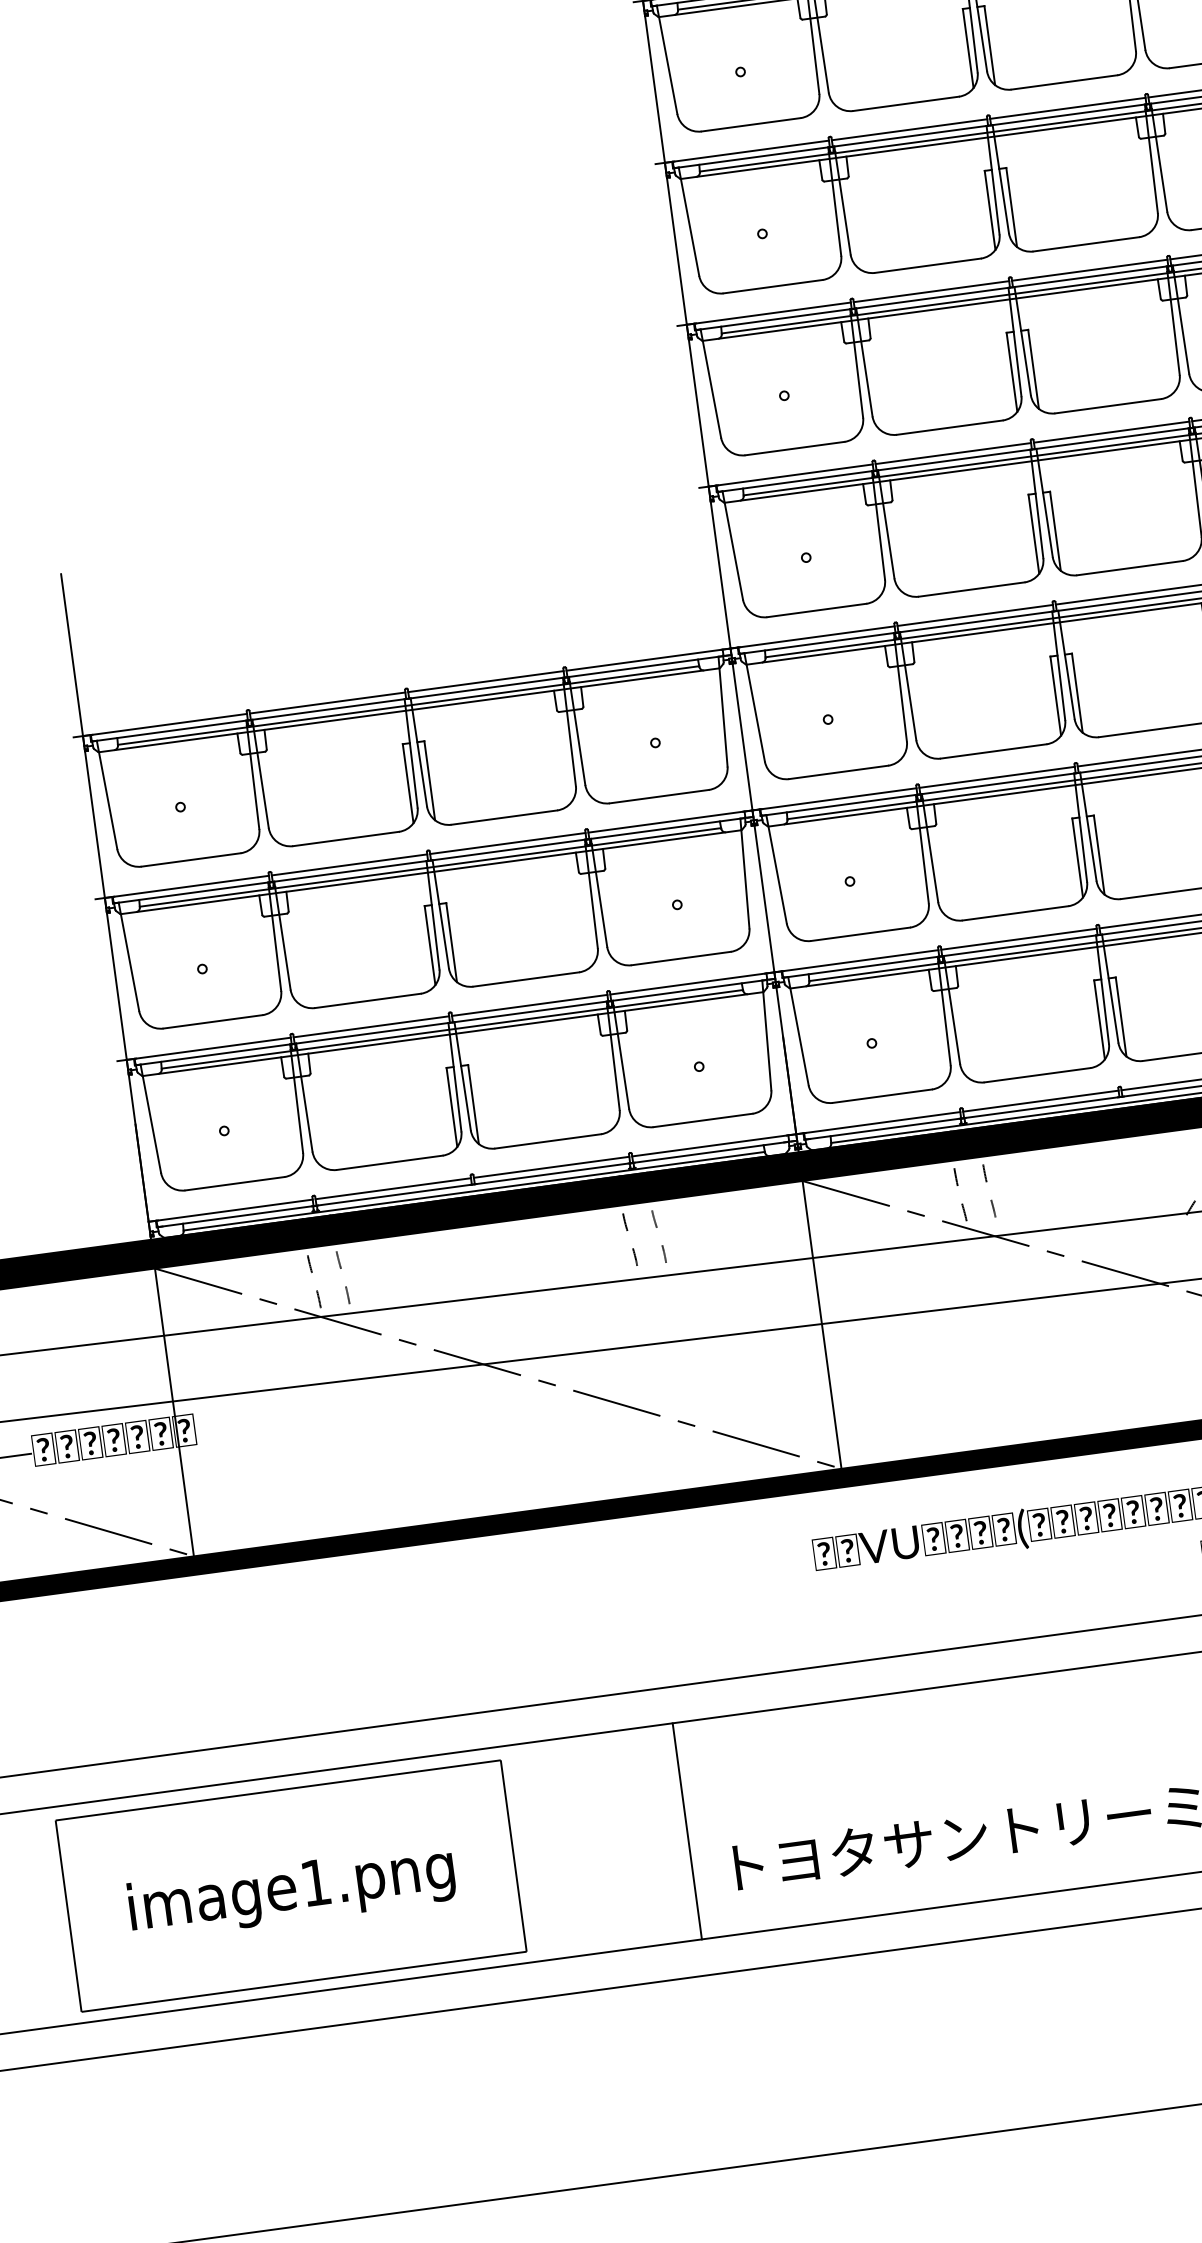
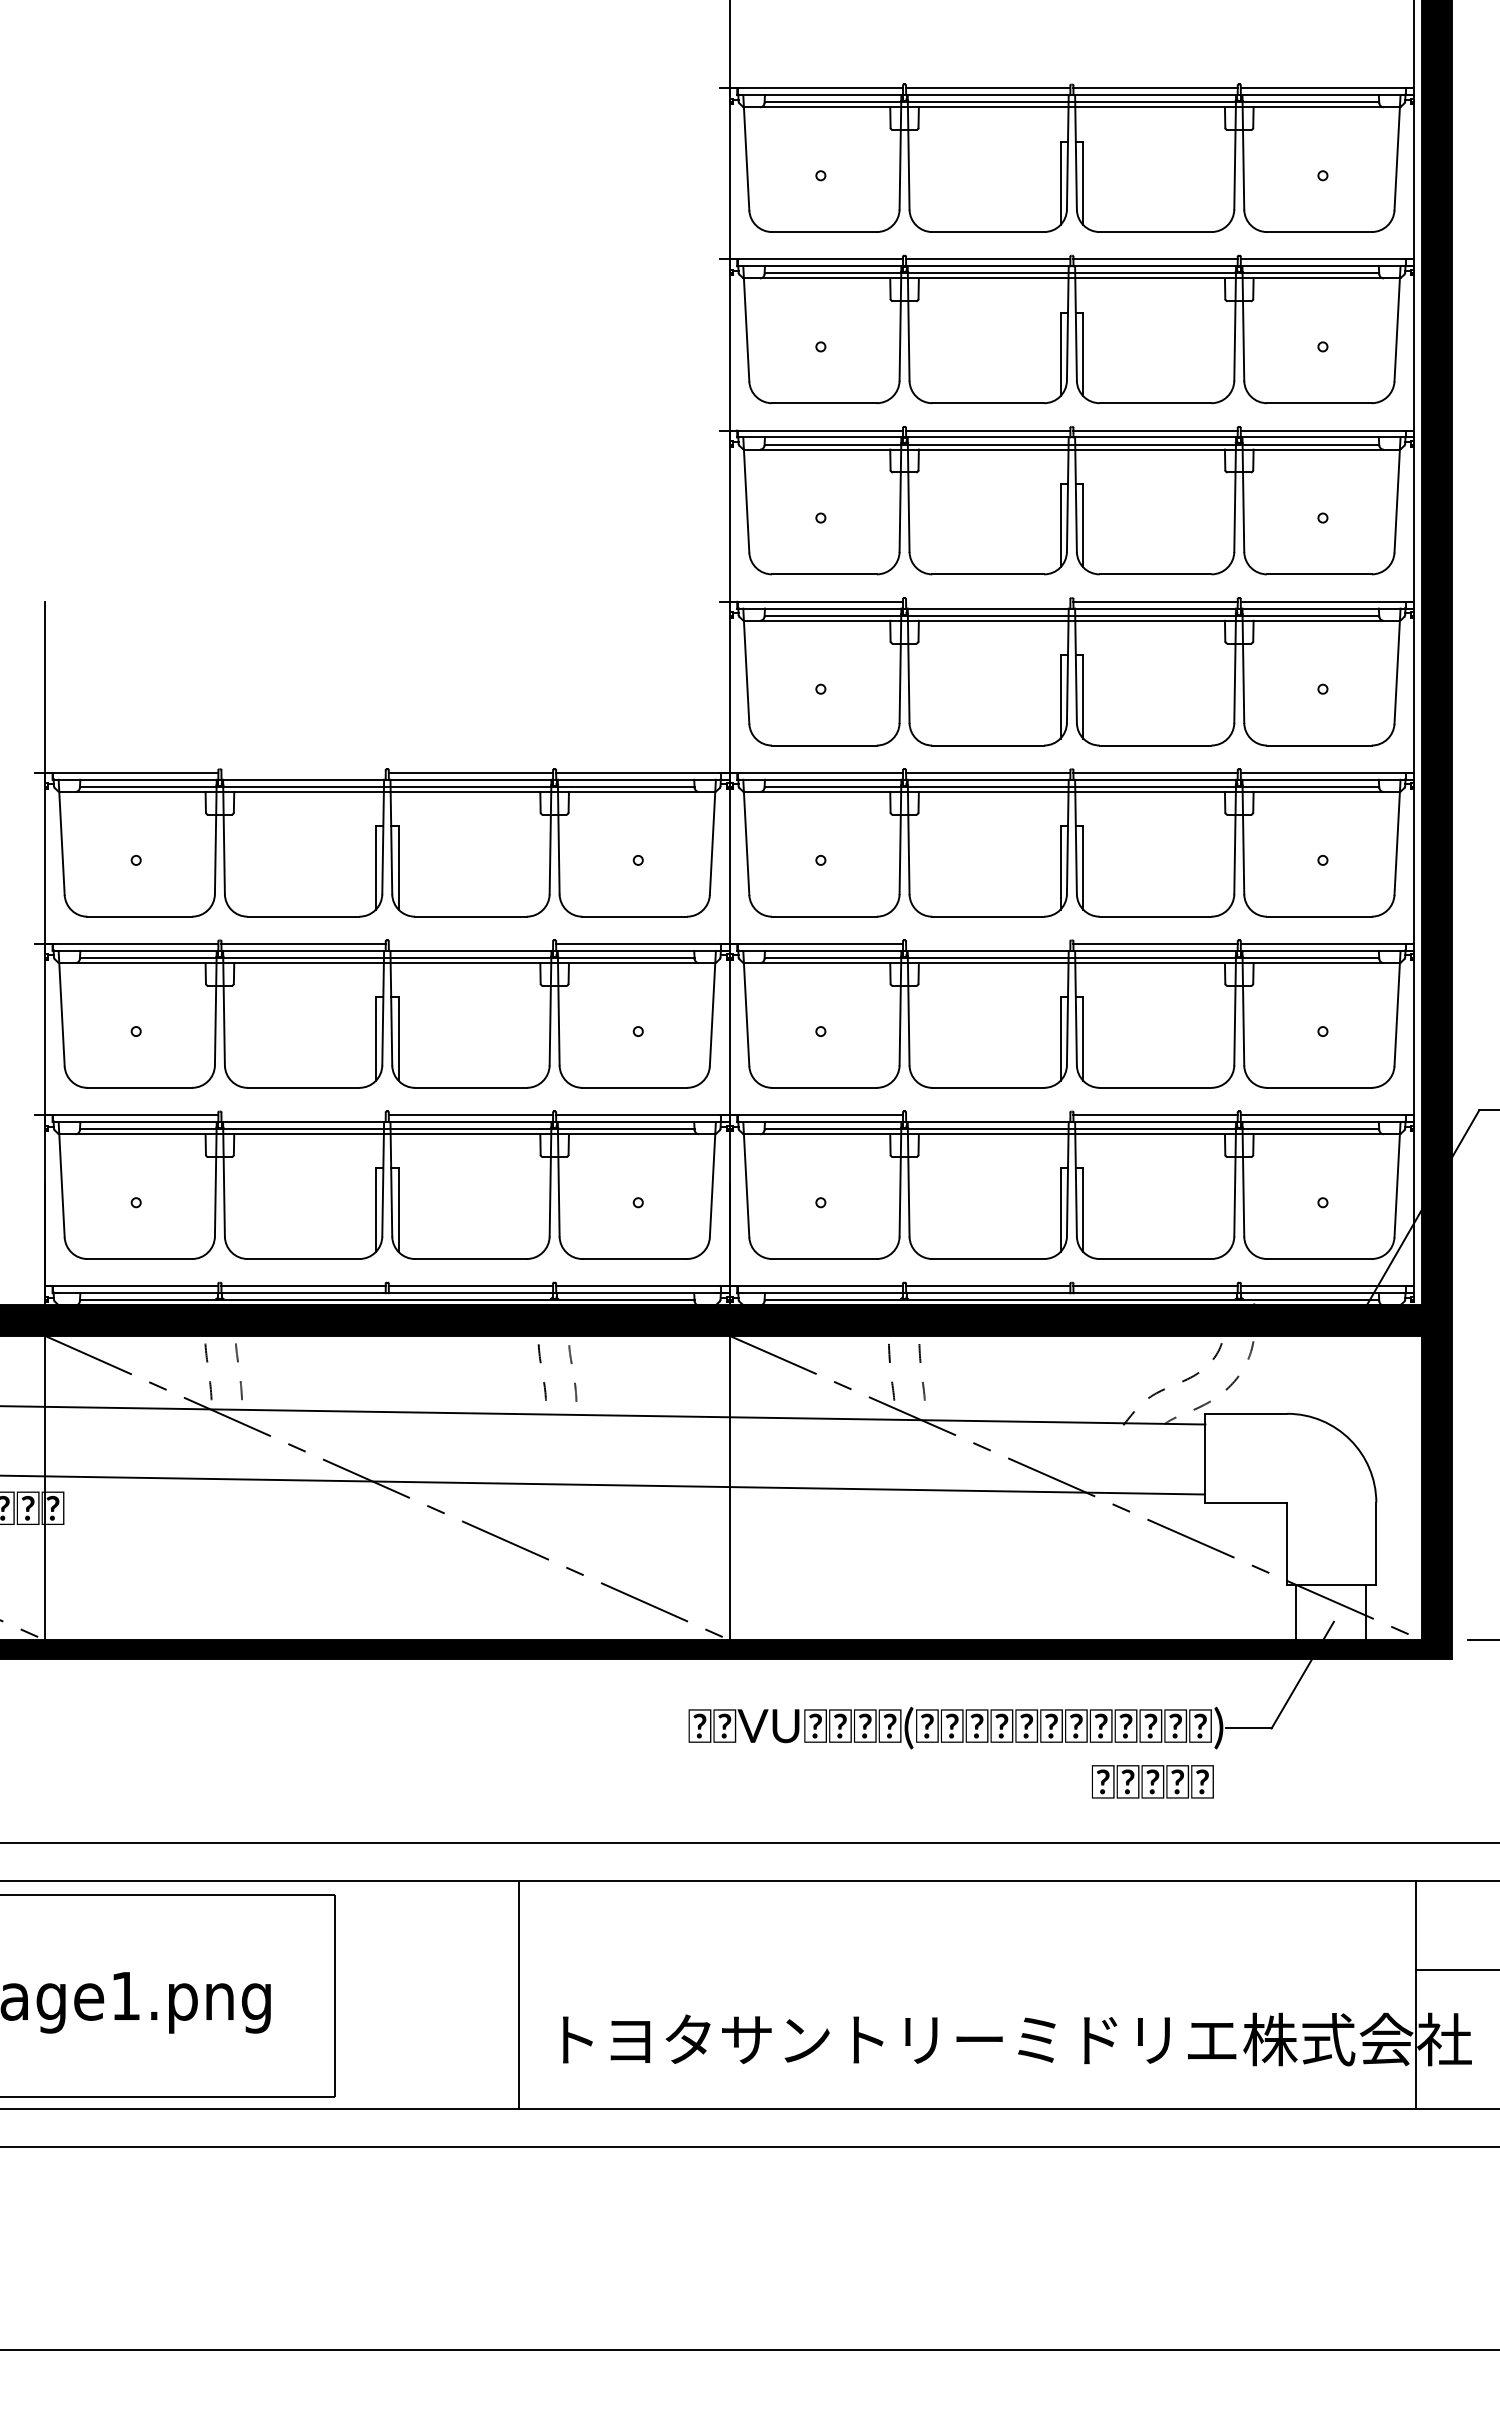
line: (953, 453) -> (988, 601), removed
line: (327, 702) -> (303, 772), removed
line: (997, 777) -> (988, 944), removed
line: (507, 843) -> (470, 944), removed
line: (1019, 939) -> (988, 1115), removed
line: (371, 1027) -> (303, 1115), removed

